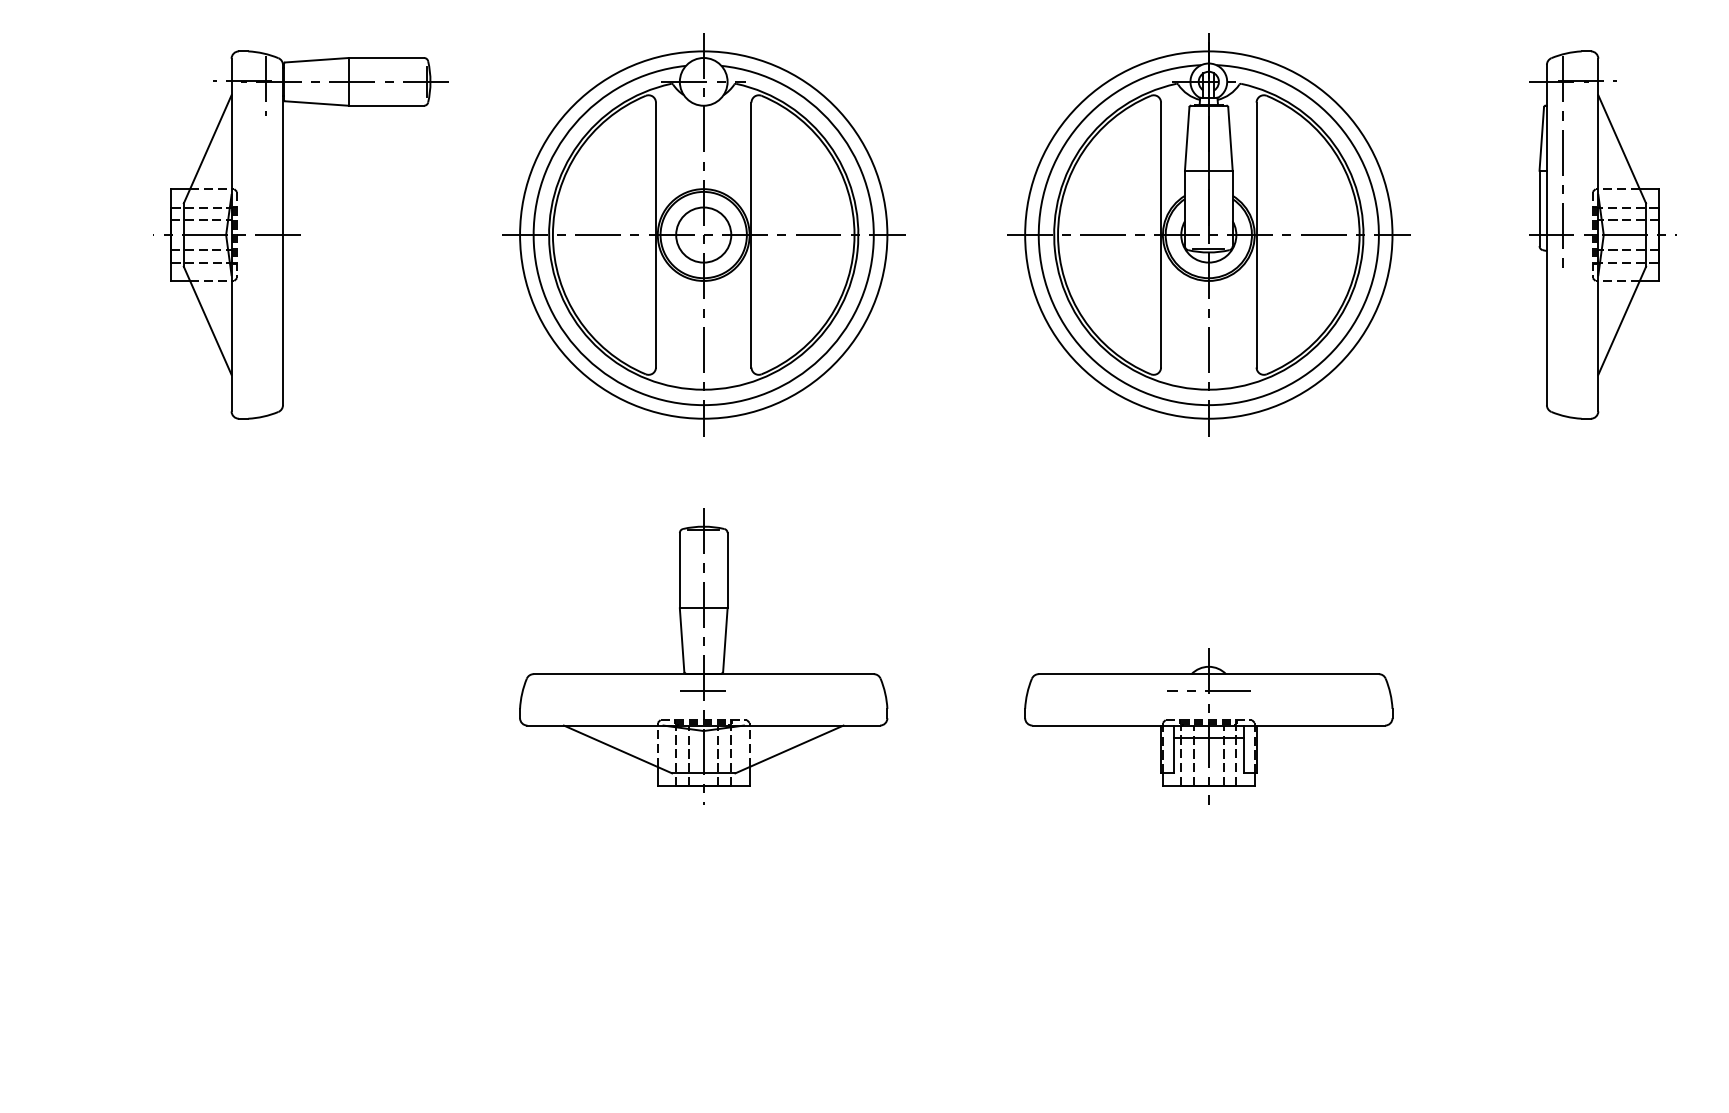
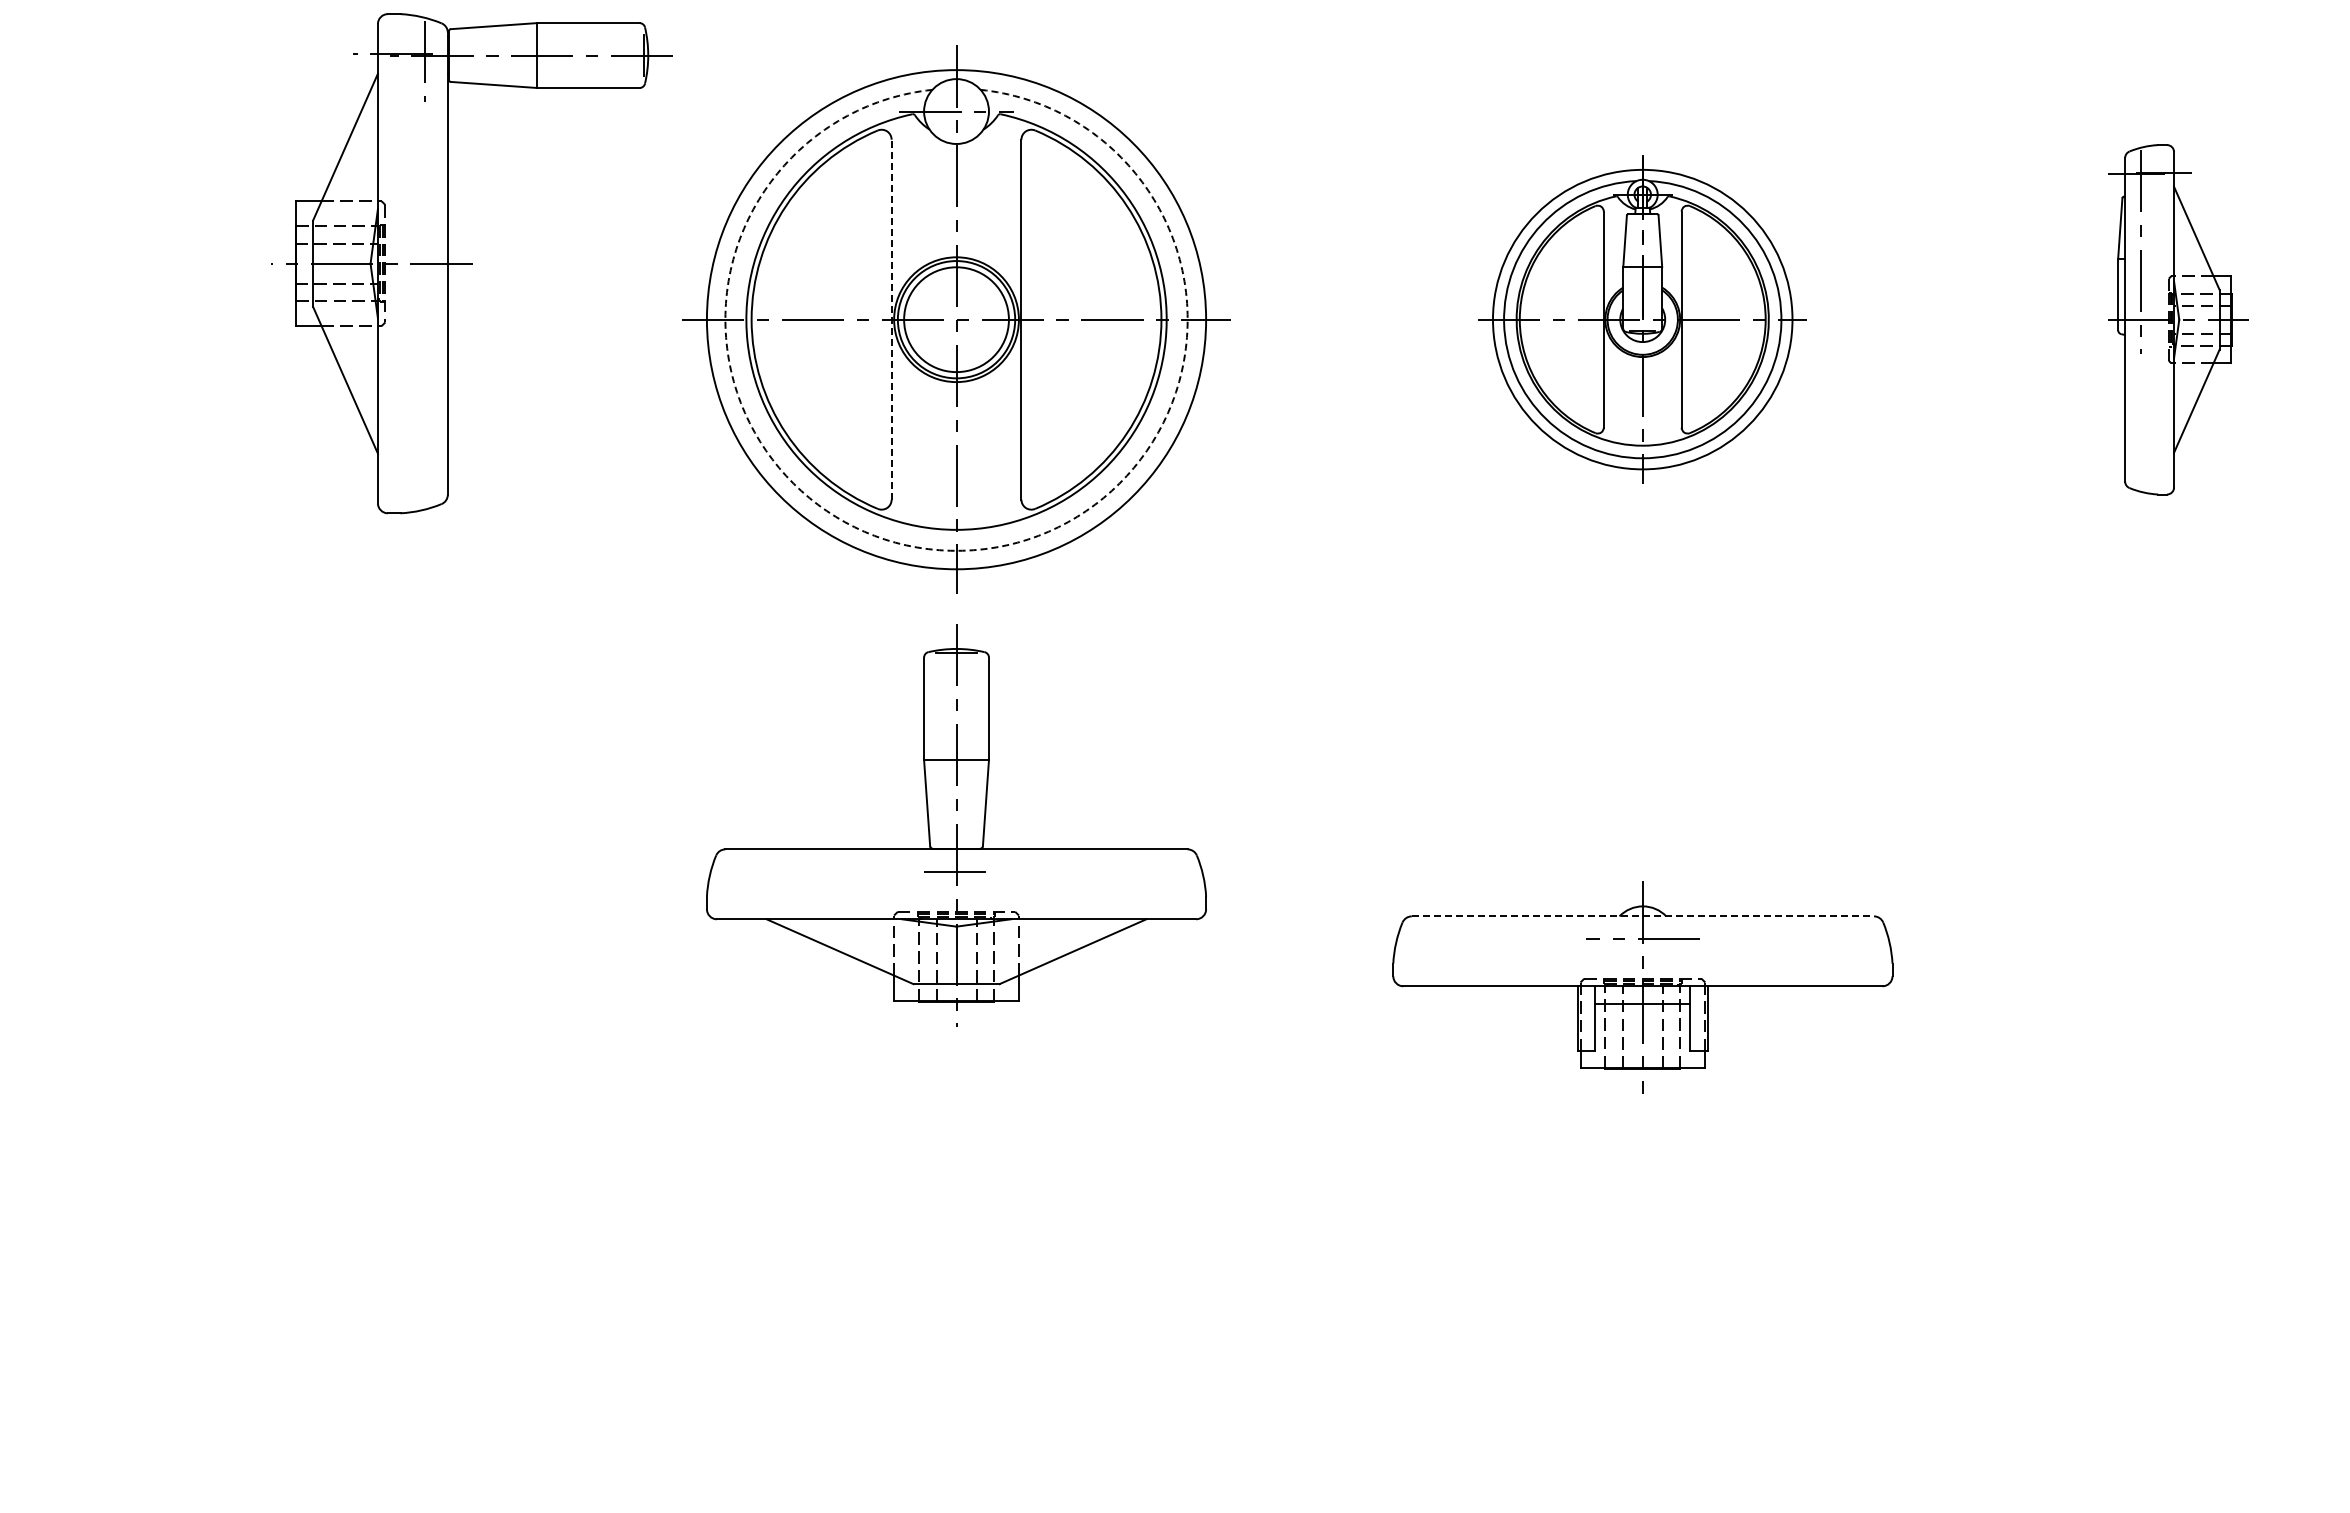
part: (300, 234) -> (471, 263), moved
line: (655, 234) -> (891, 319), solid -> dashed
circle: (703, 234) -> (956, 319), size x1.4
part: (1208, 234) -> (1642, 319), size x0.6
part: (1602, 234) -> (2178, 319), size x0.7
arc: (703, 404) -> (956, 550), solid -> dashed
part: (703, 656) -> (956, 825), moved
line: (1209, 674) -> (1643, 916), solid -> dashed

